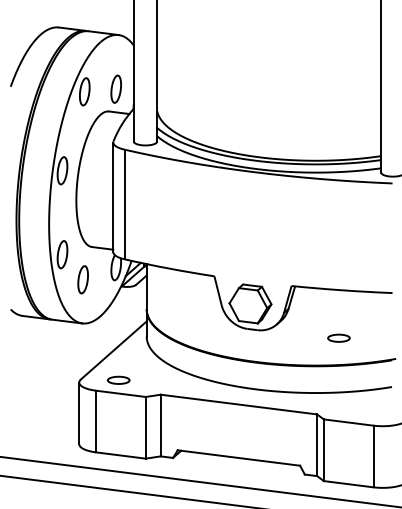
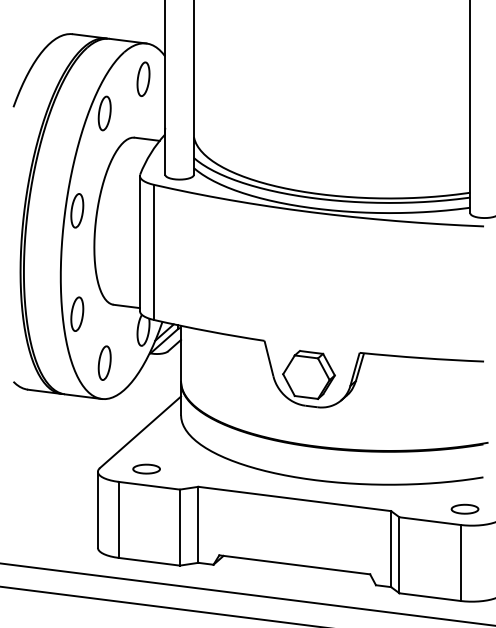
part: (116, 88) -> (143, 78), moved
part: (82, 279) -> (104, 362), moved
part: (338, 337) -> (464, 508), moved

